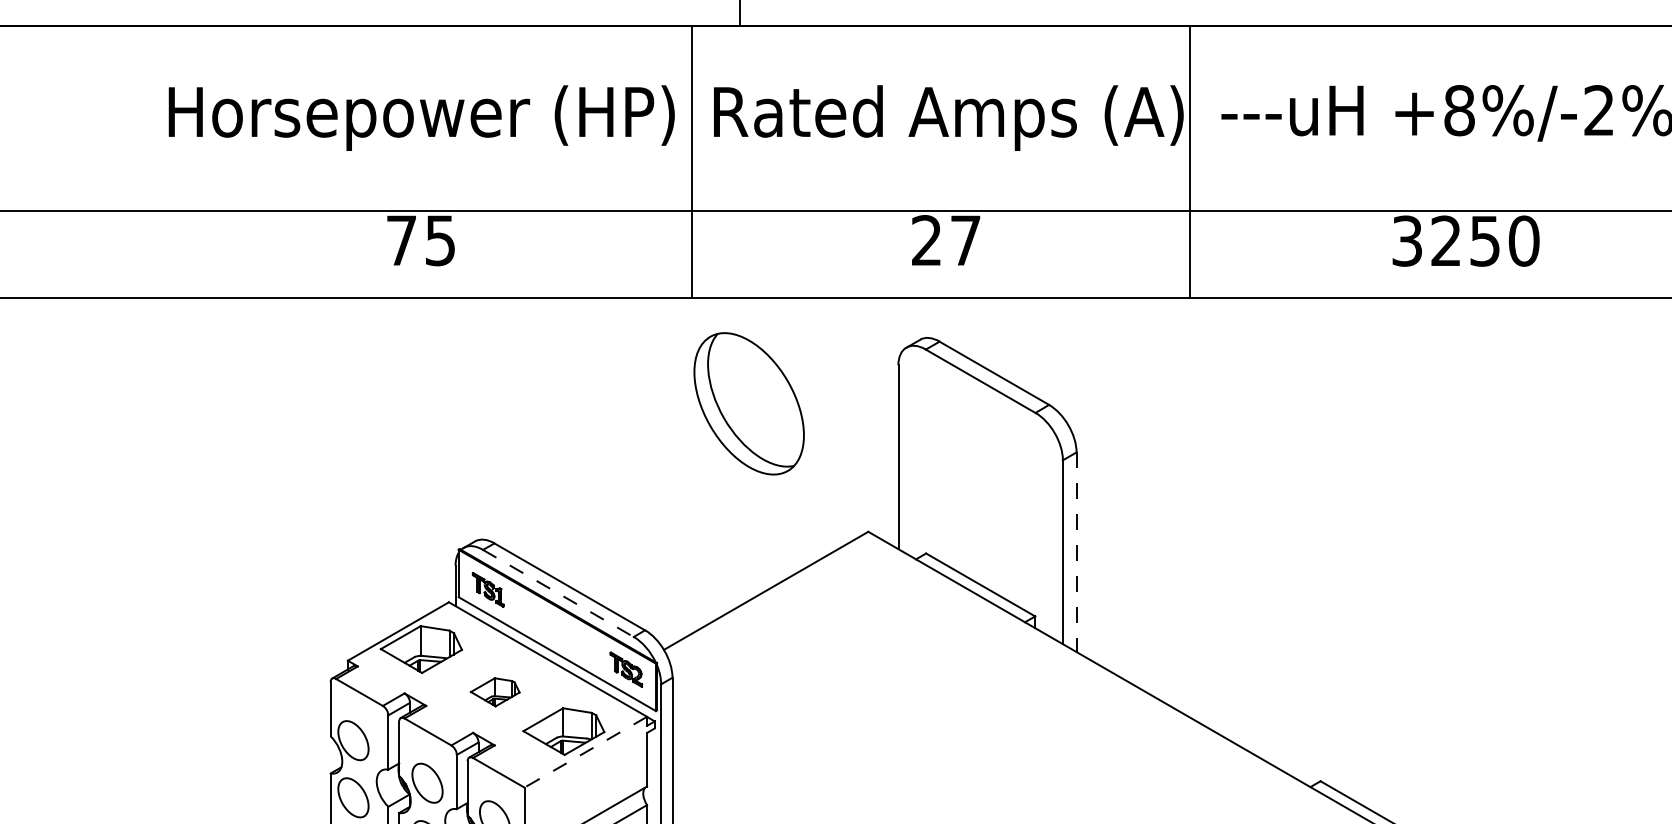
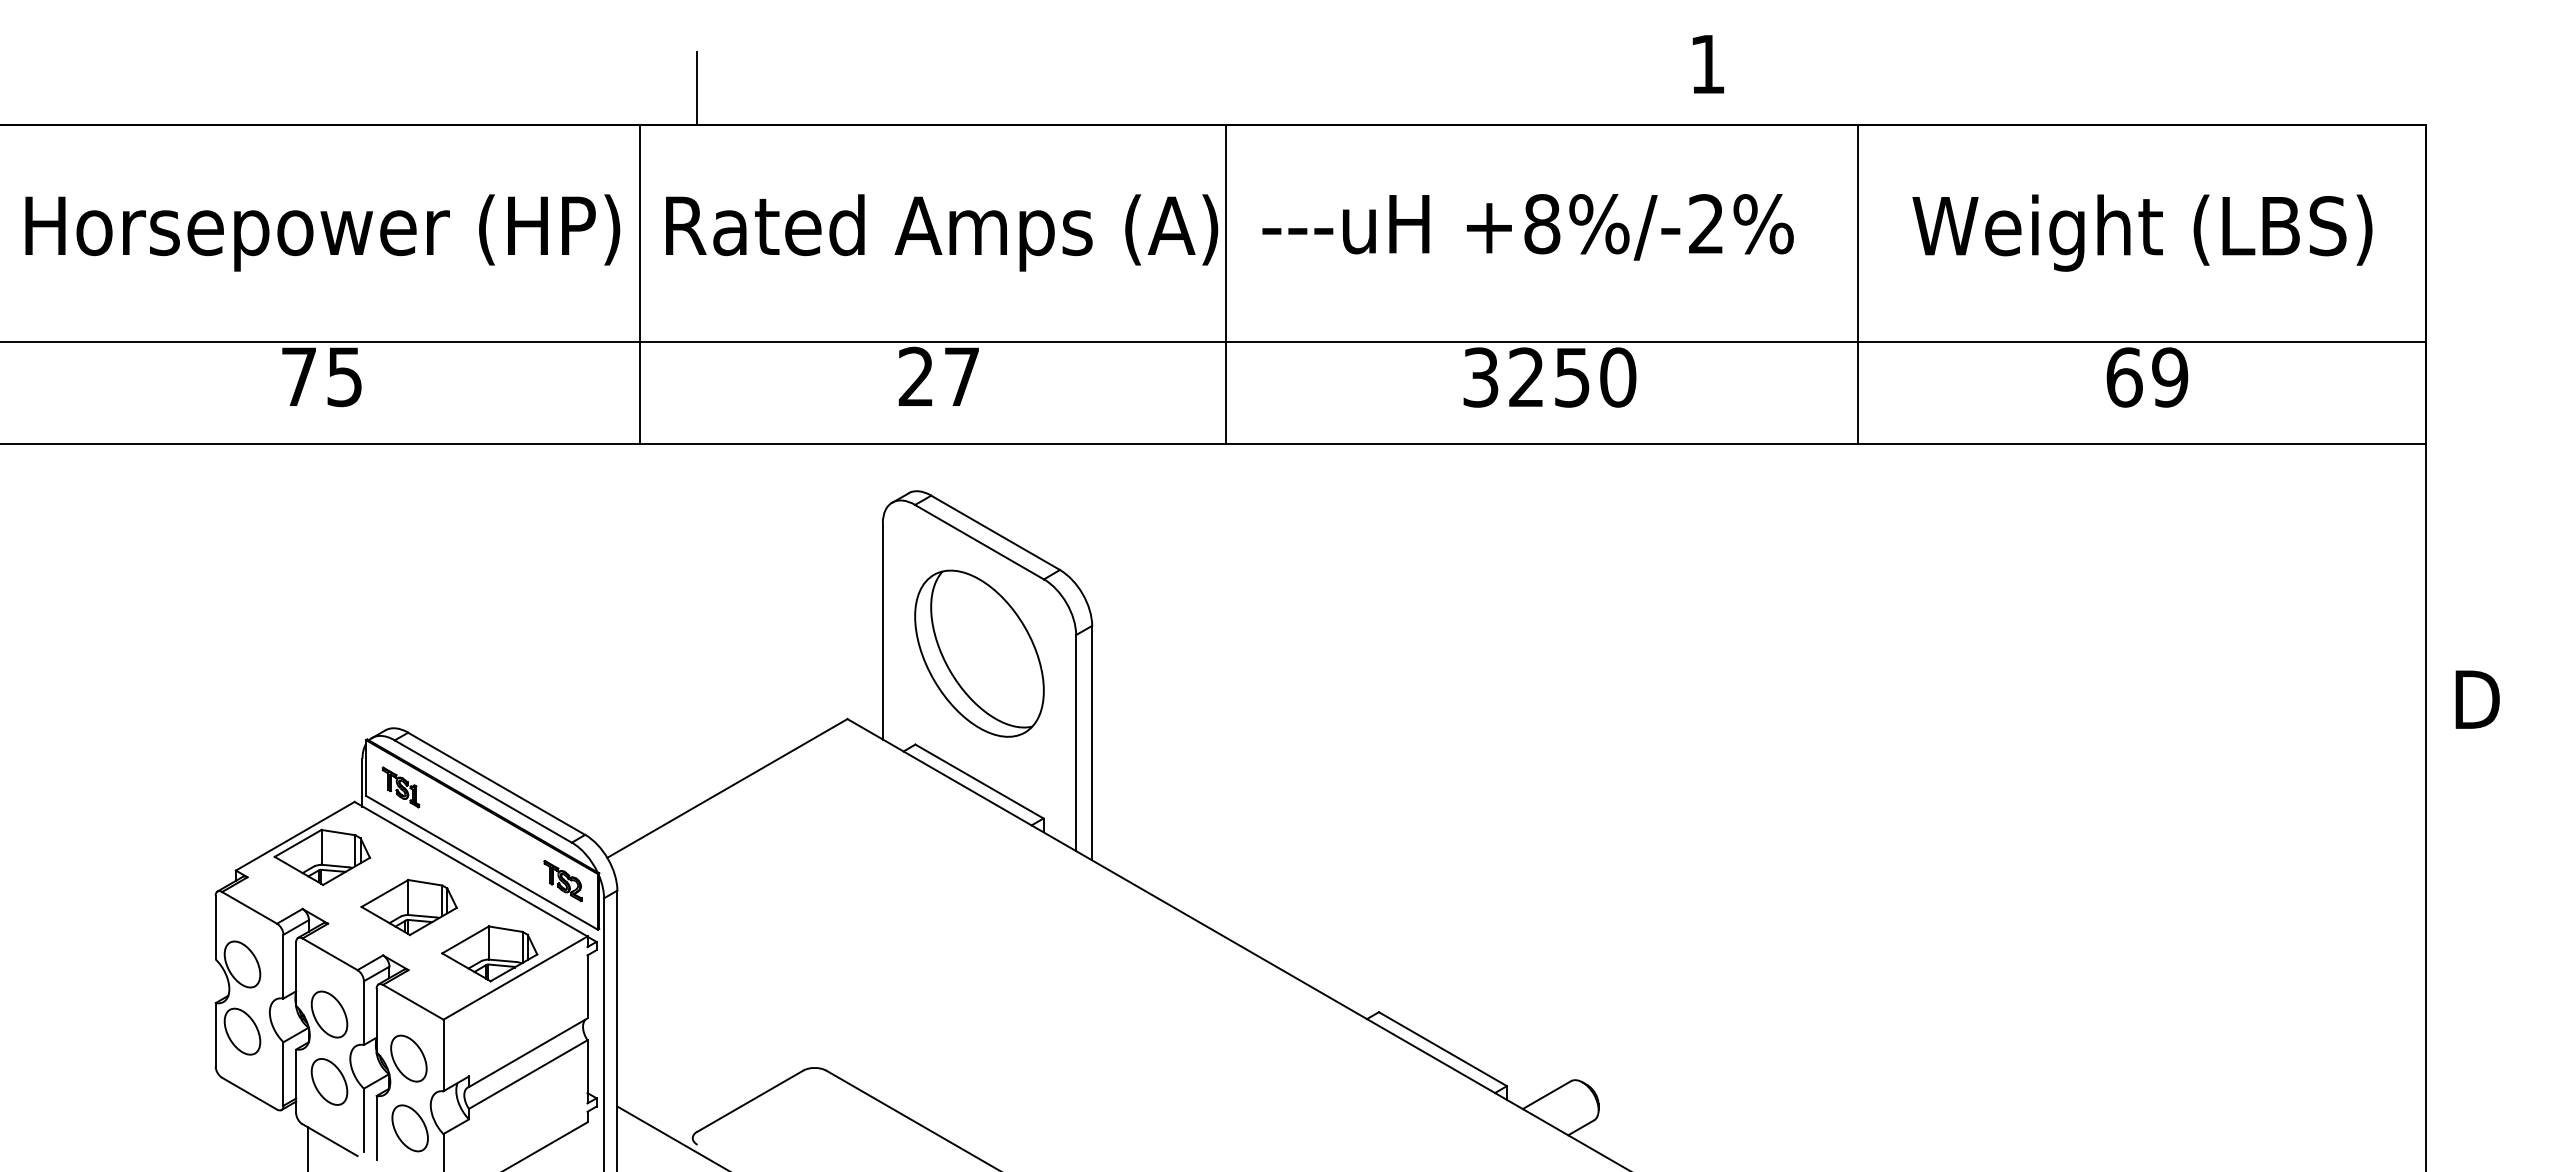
part: (749, 403) -> (979, 653), moved
line: (1076, 552) -> (1092, 743), dashed -> solid
line: (558, 593) -> (483, 791), dashed -> solid
part: (494, 692) -> (408, 907), size x1.67
line: (585, 752) -> (515, 978), dashed -> solid

